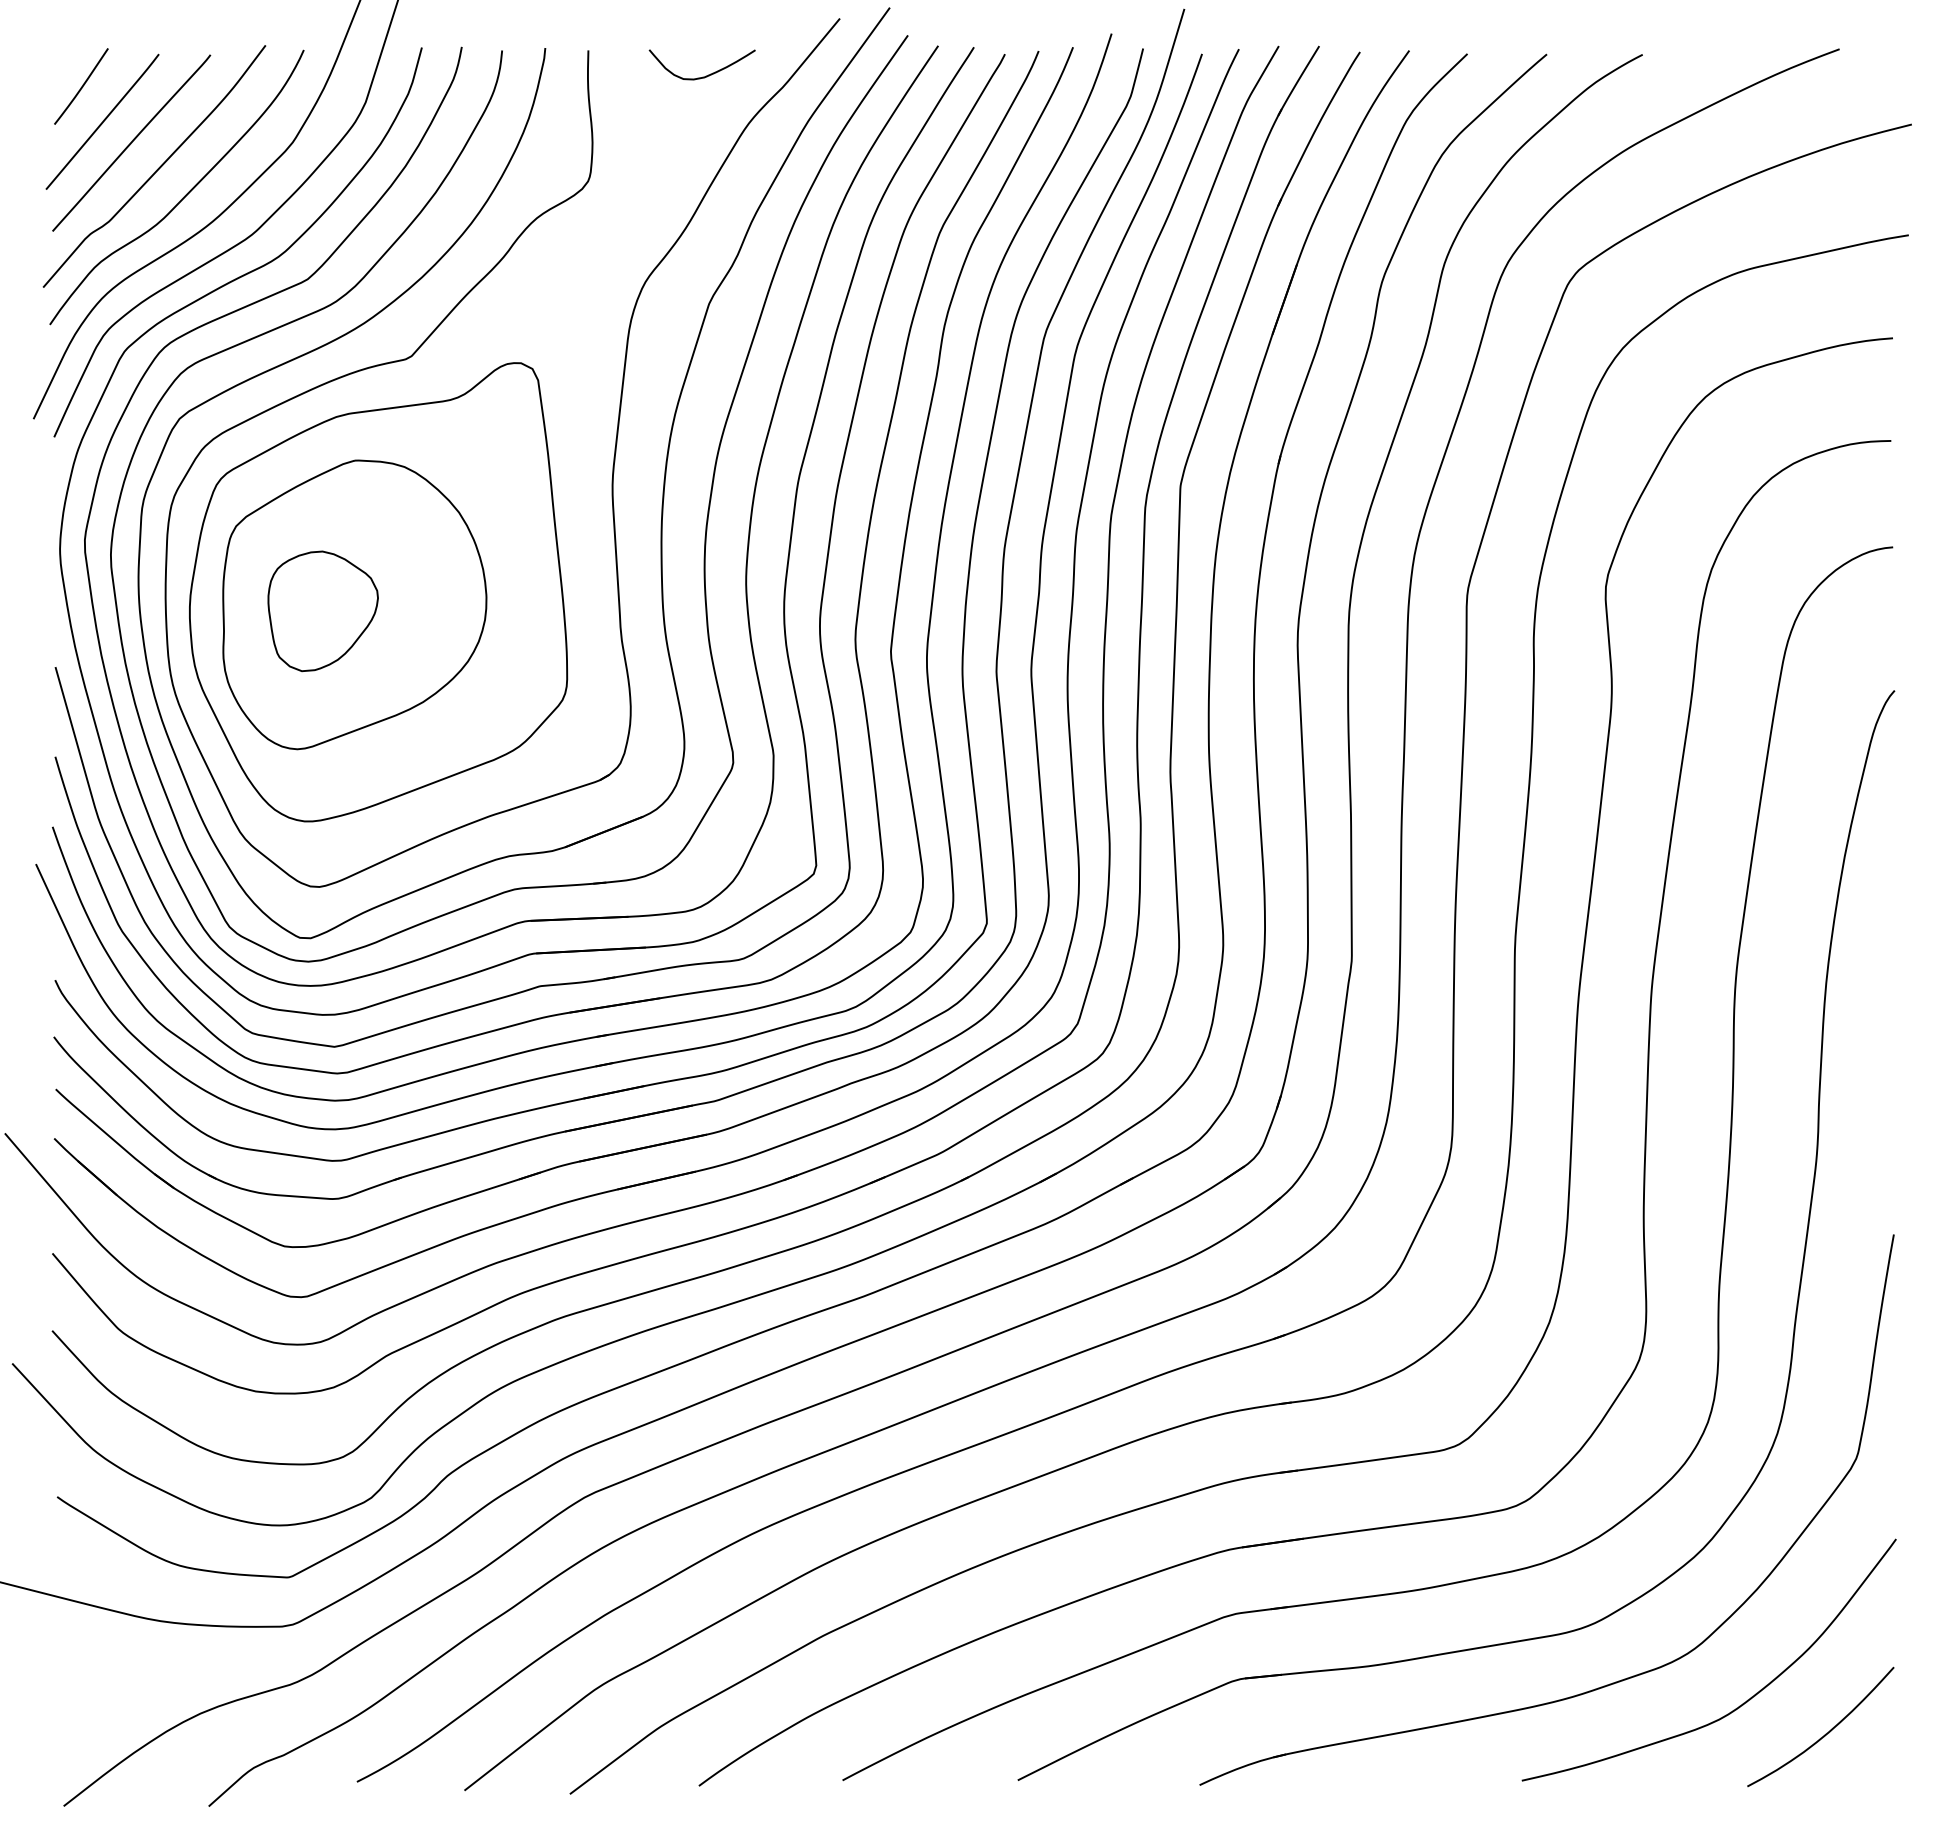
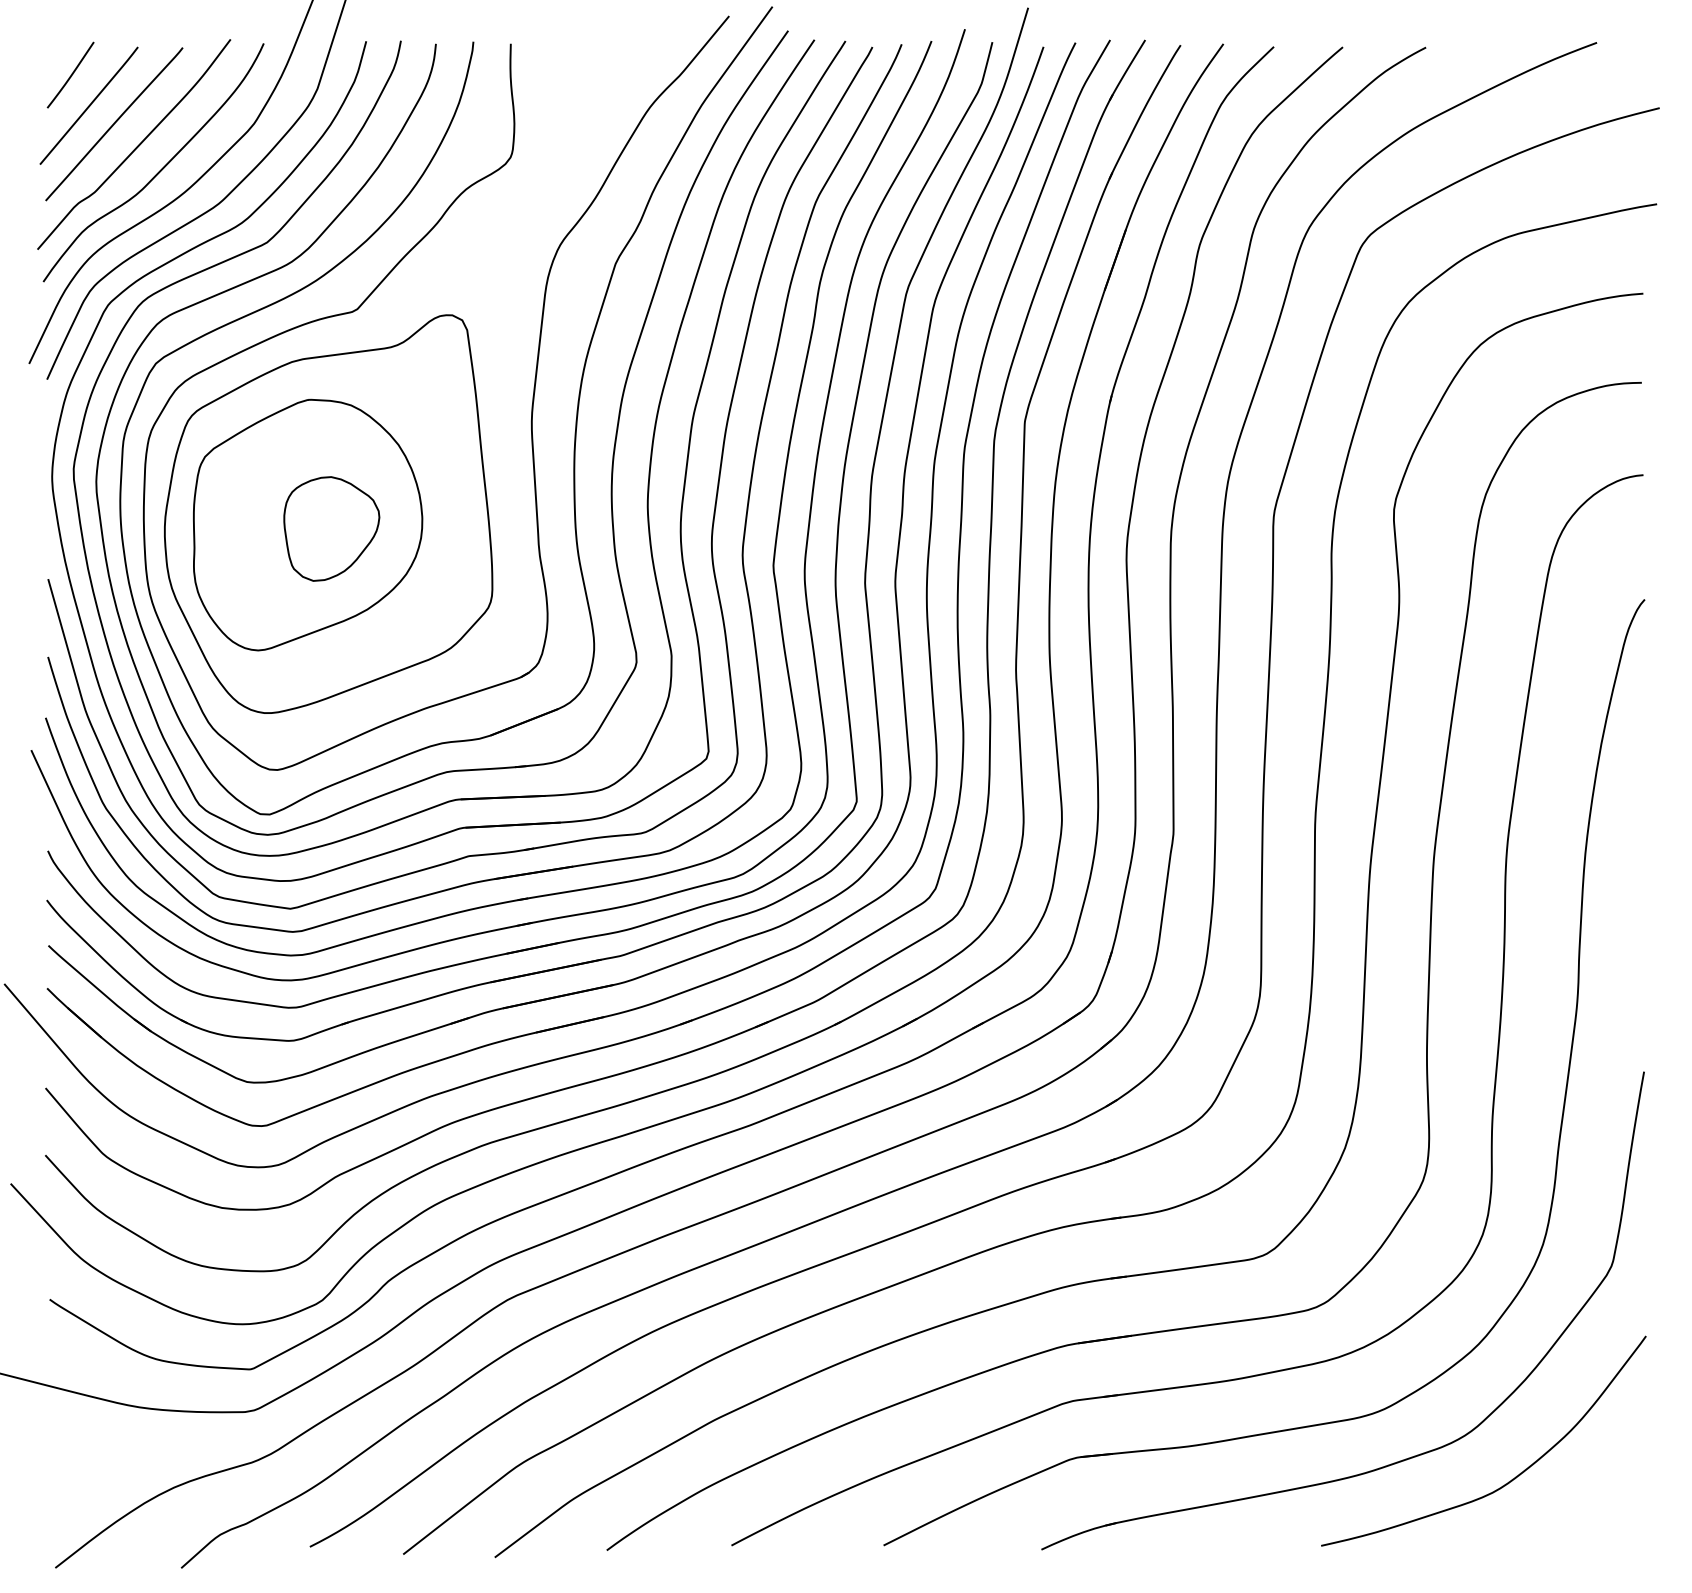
curve: (702, 76) -> (609, 66), removed
part: (322, 611) -> (331, 529), moved
curve: (1825, 1733) -> (1584, 1504), removed

